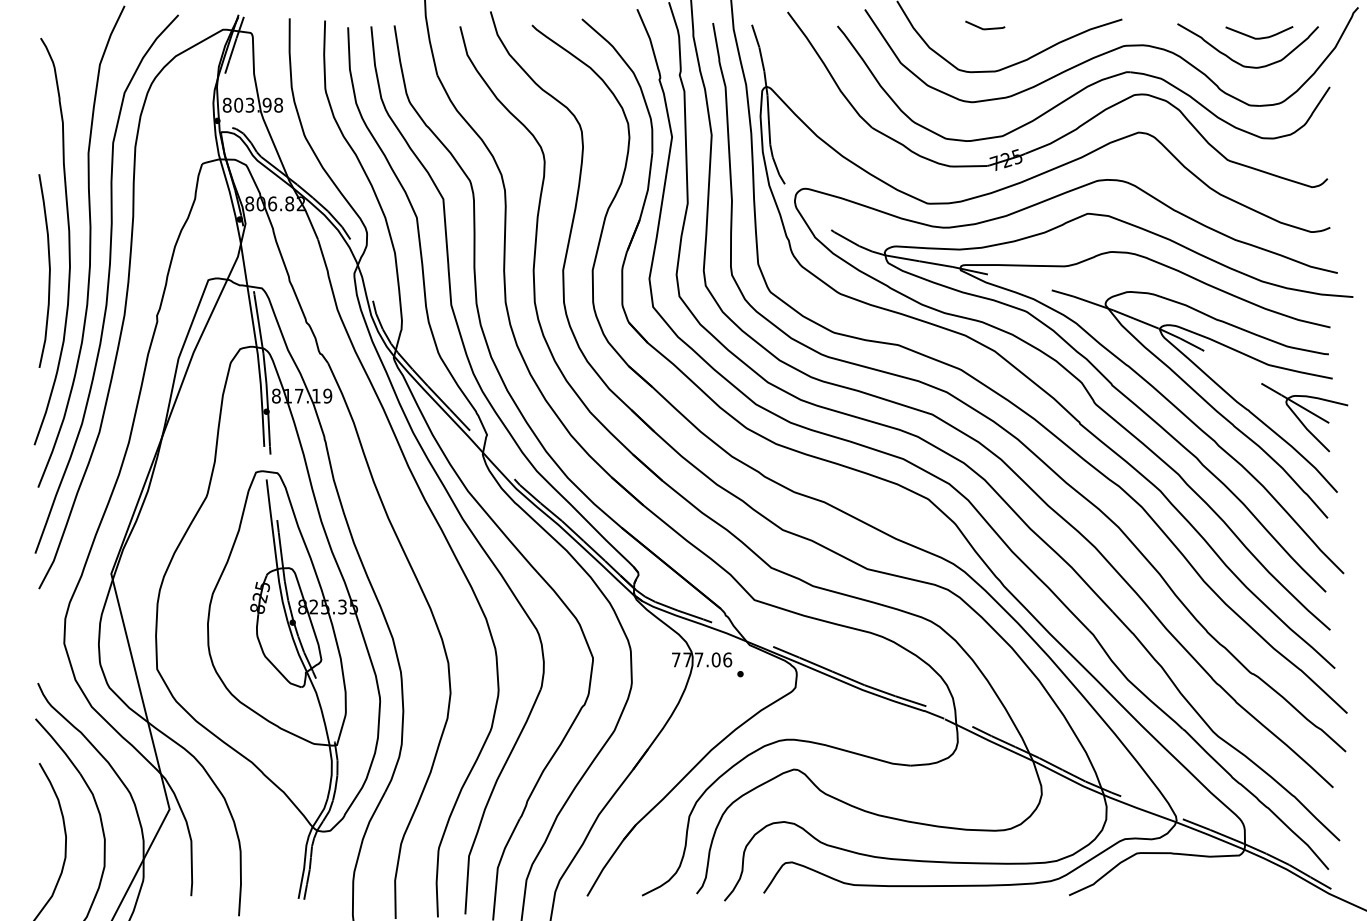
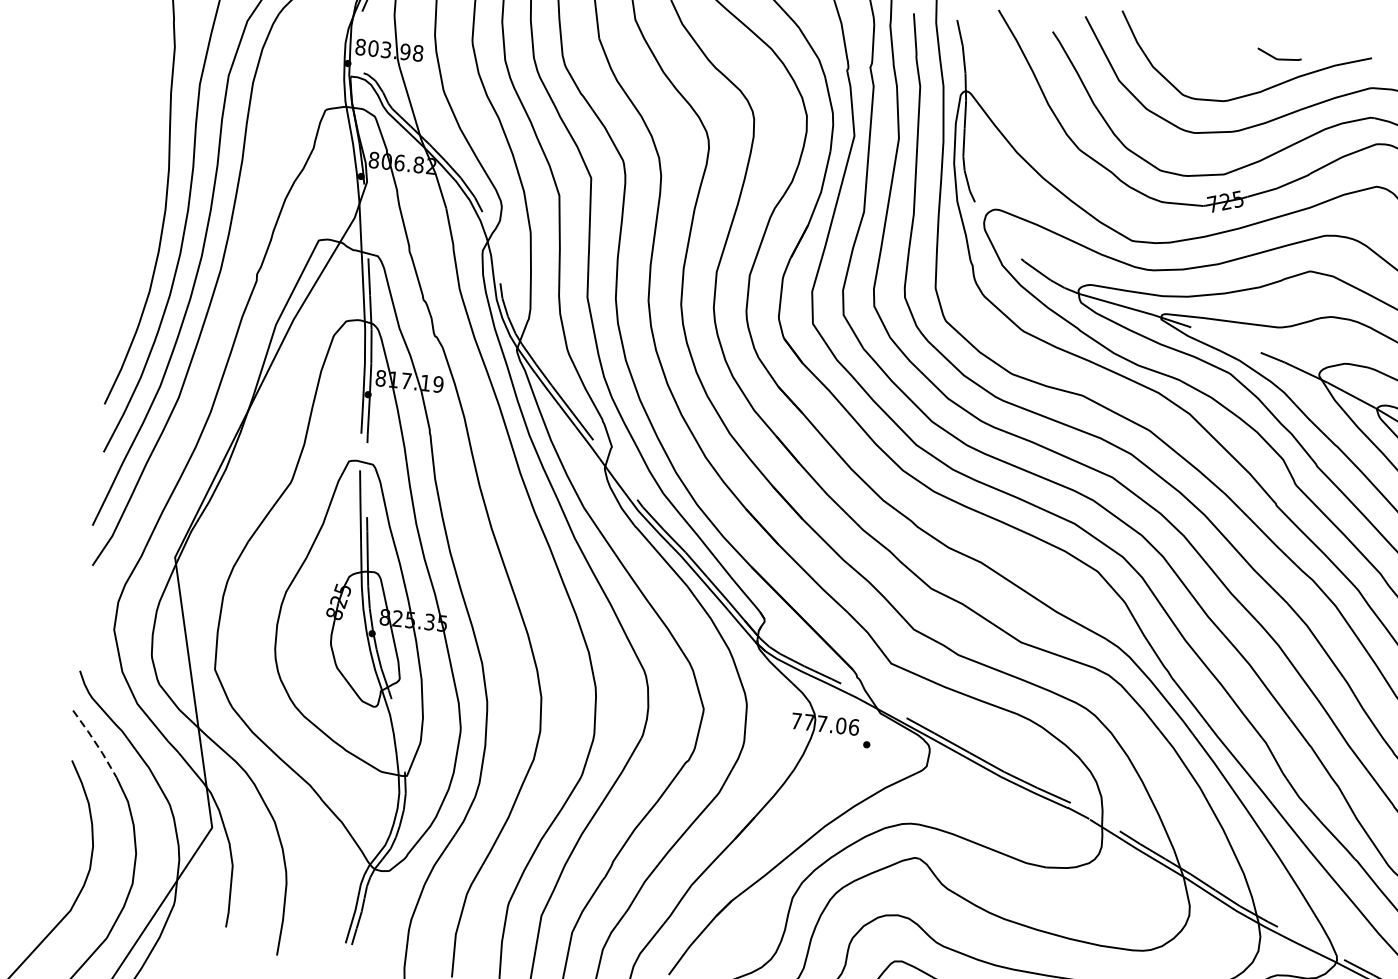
line: (985, 28) -> (1279, 58), moved
curve: (49, 270) -> (142, 210), removed
line: (59, 745) -> (96, 743), solid -> dashed

